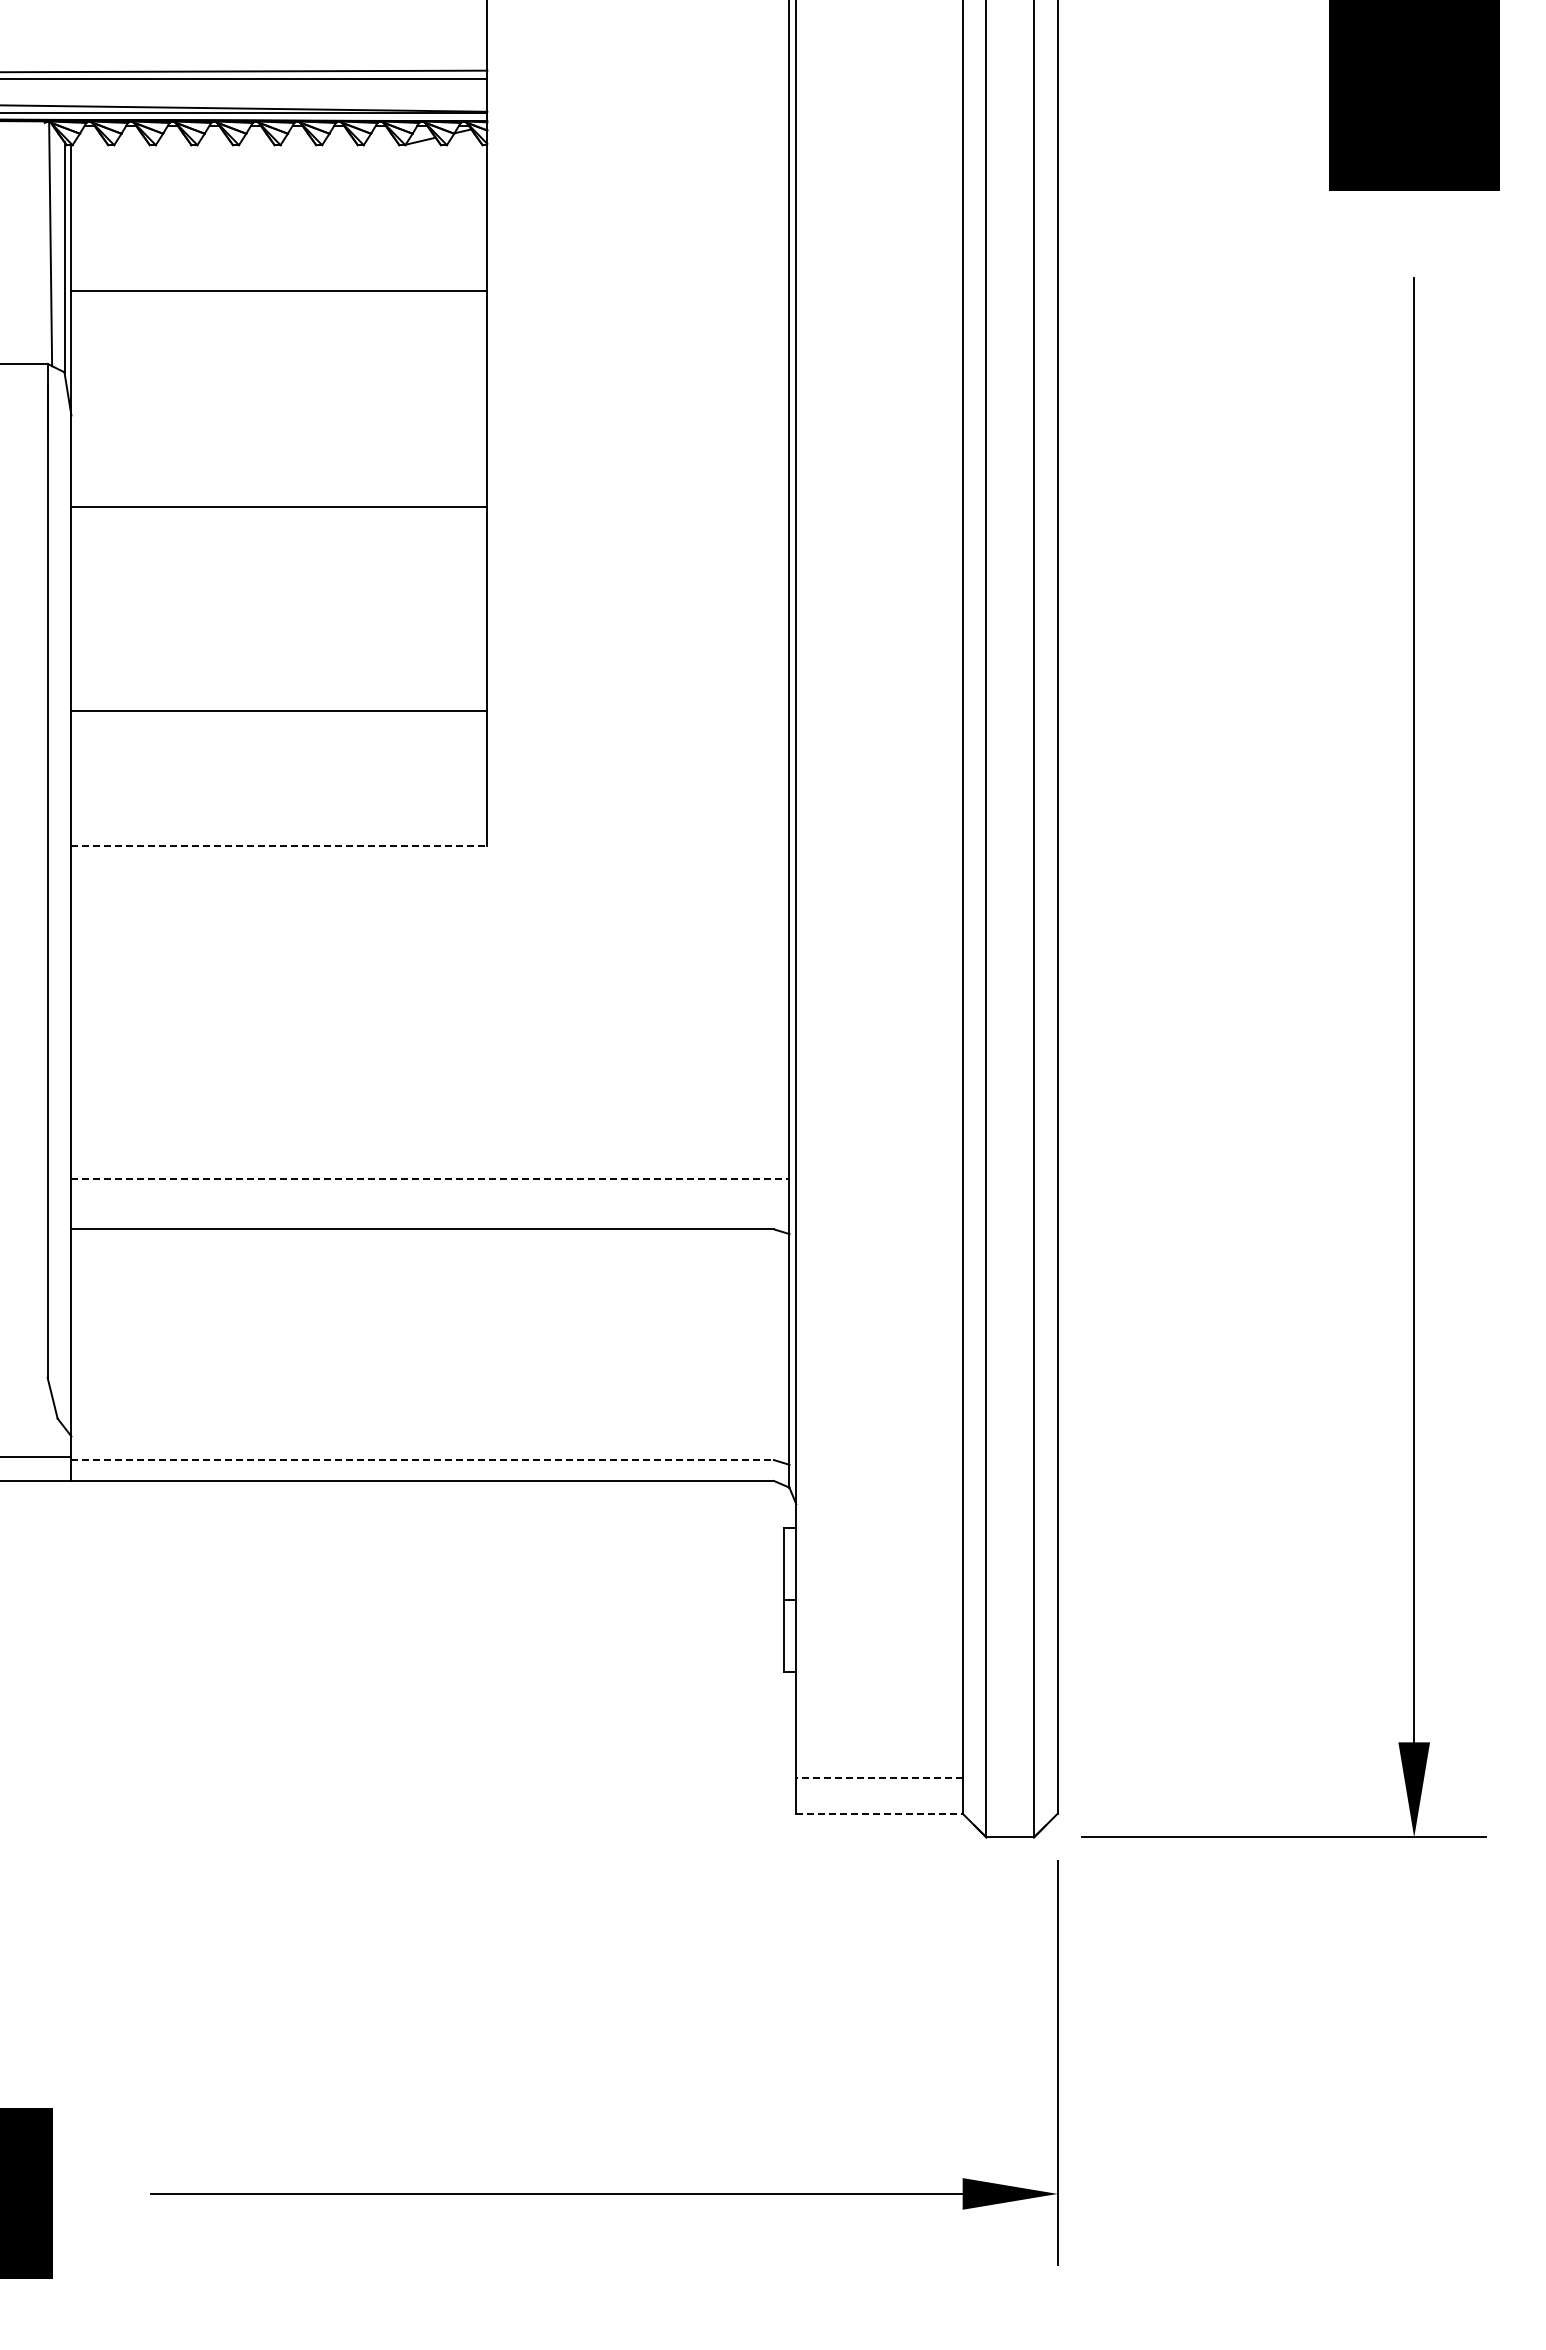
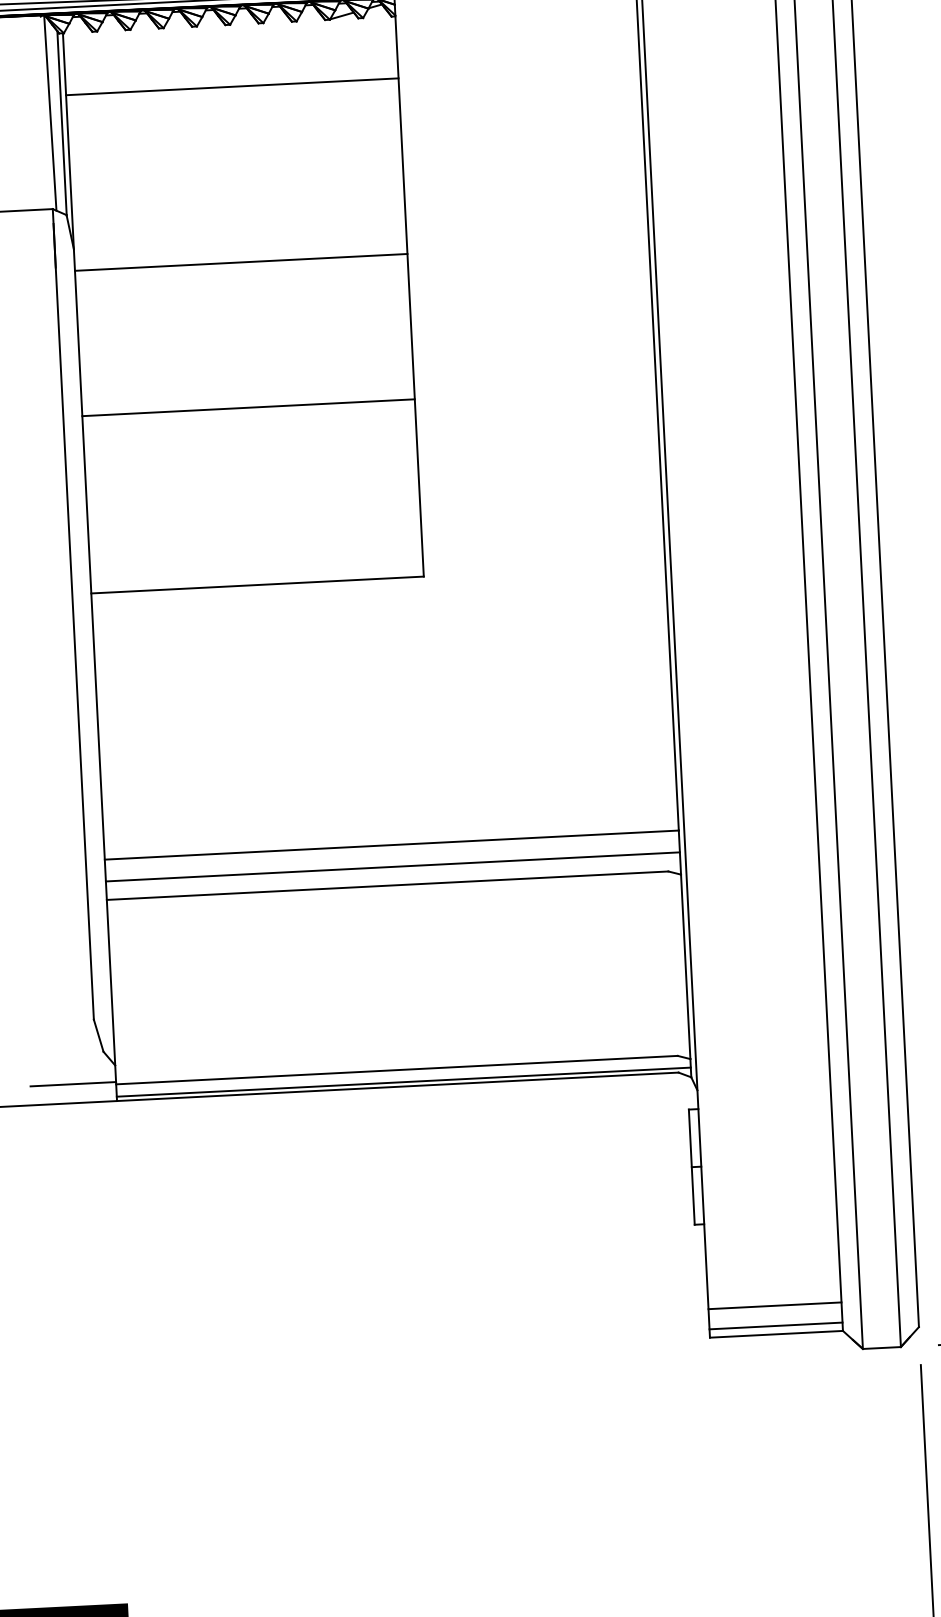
line: (279, 290) -> (232, 86), moved
line: (279, 507) -> (241, 262), moved
line: (279, 711) -> (248, 408), moved
line: (279, 845) -> (257, 584), dashed -> solid
line: (430, 1178) -> (391, 844), dashed -> solid
line: (430, 1206) -> (392, 867), added
line: (423, 1460) -> (397, 1070), dashed -> solid
line: (430, 1475) -> (403, 1082), added
line: (878, 1778) -> (774, 1306), dashed -> solid
line: (879, 1803) -> (776, 1326), added
line: (879, 1813) -> (776, 1334), dashed -> solid

